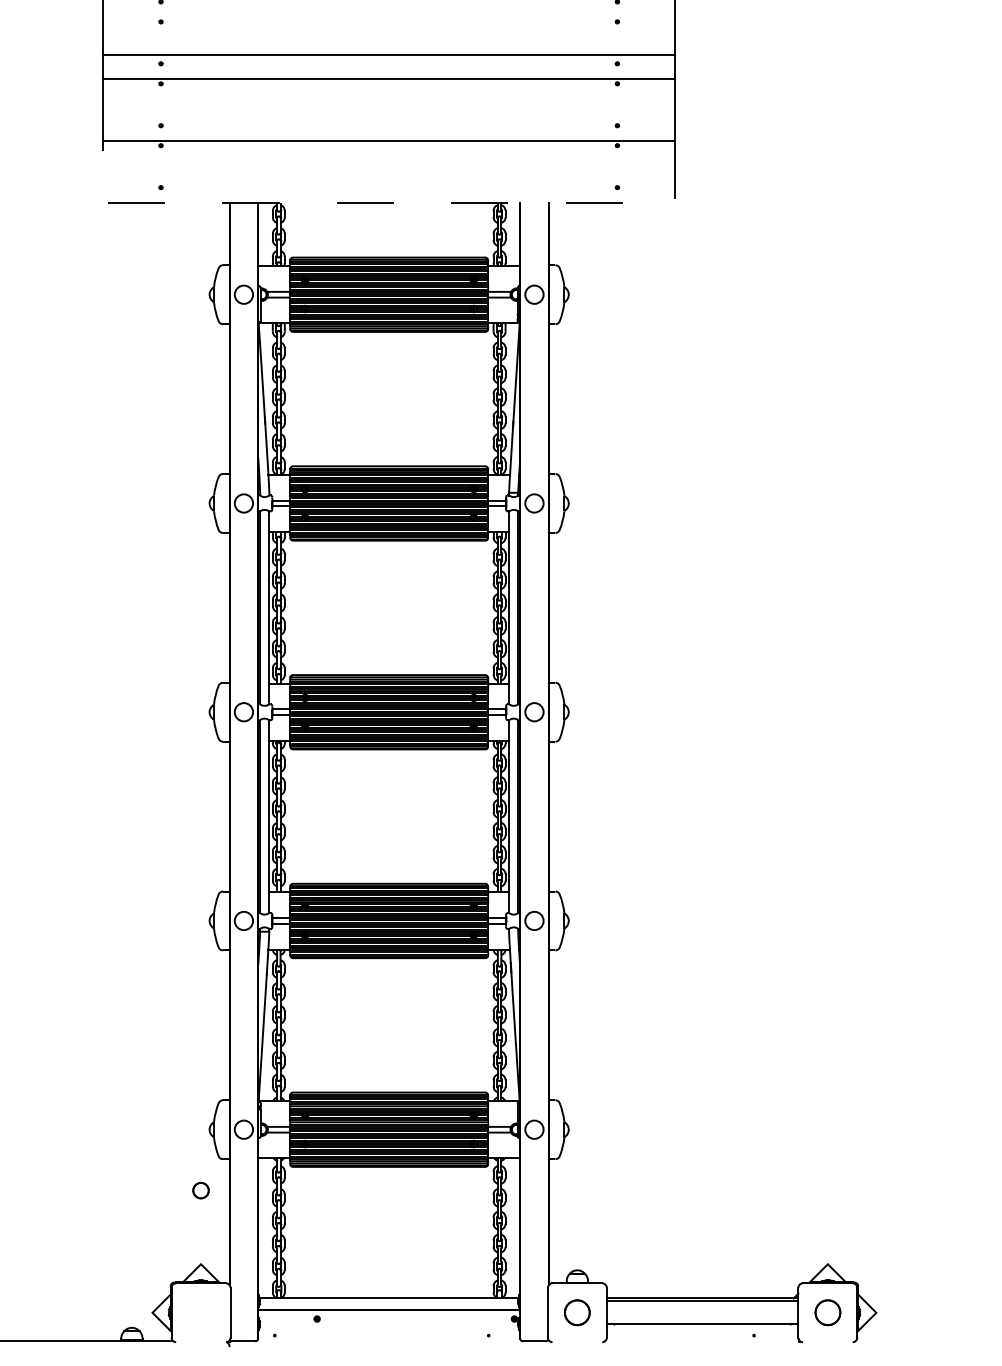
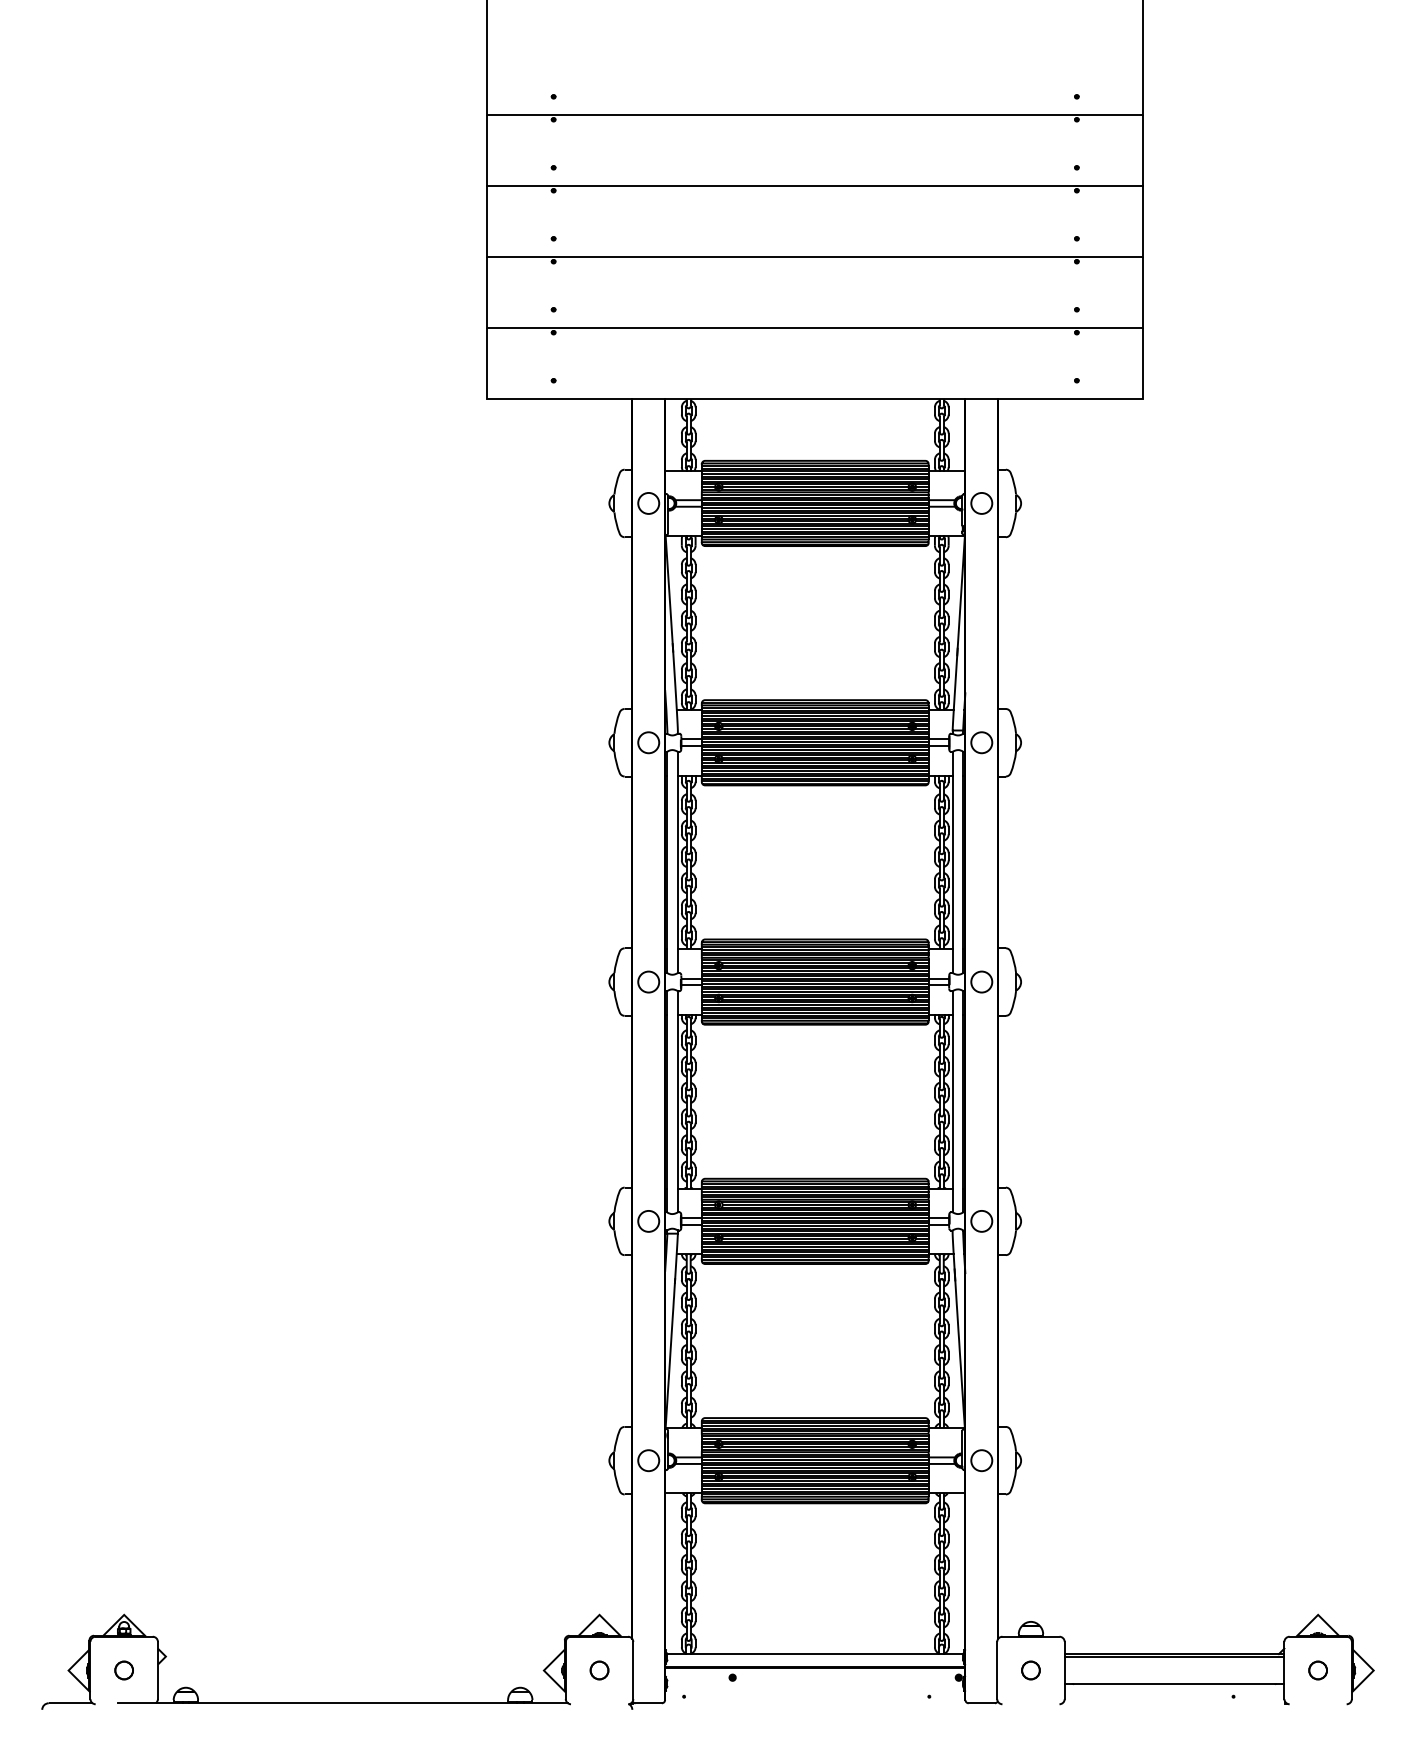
line: (389, 54) -> (815, 185), moved
line: (389, 203) -> (815, 398), dashed -> solid
part: (200, 1190) -> (599, 1670), moved
part: (576, 1312) -> (1030, 1670), size x0.62
part: (827, 1312) -> (1317, 1670), size x0.62

